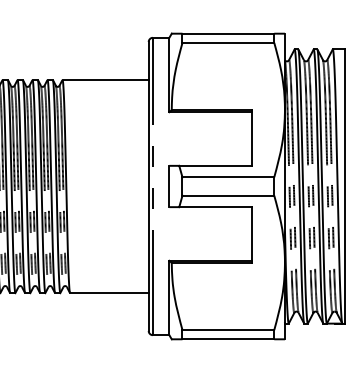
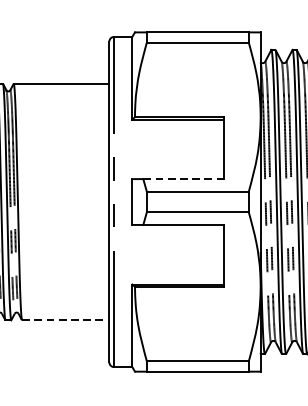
line: (216, 165) -> (184, 178), solid -> dashed
line: (109, 293) -> (65, 320), solid -> dashed

